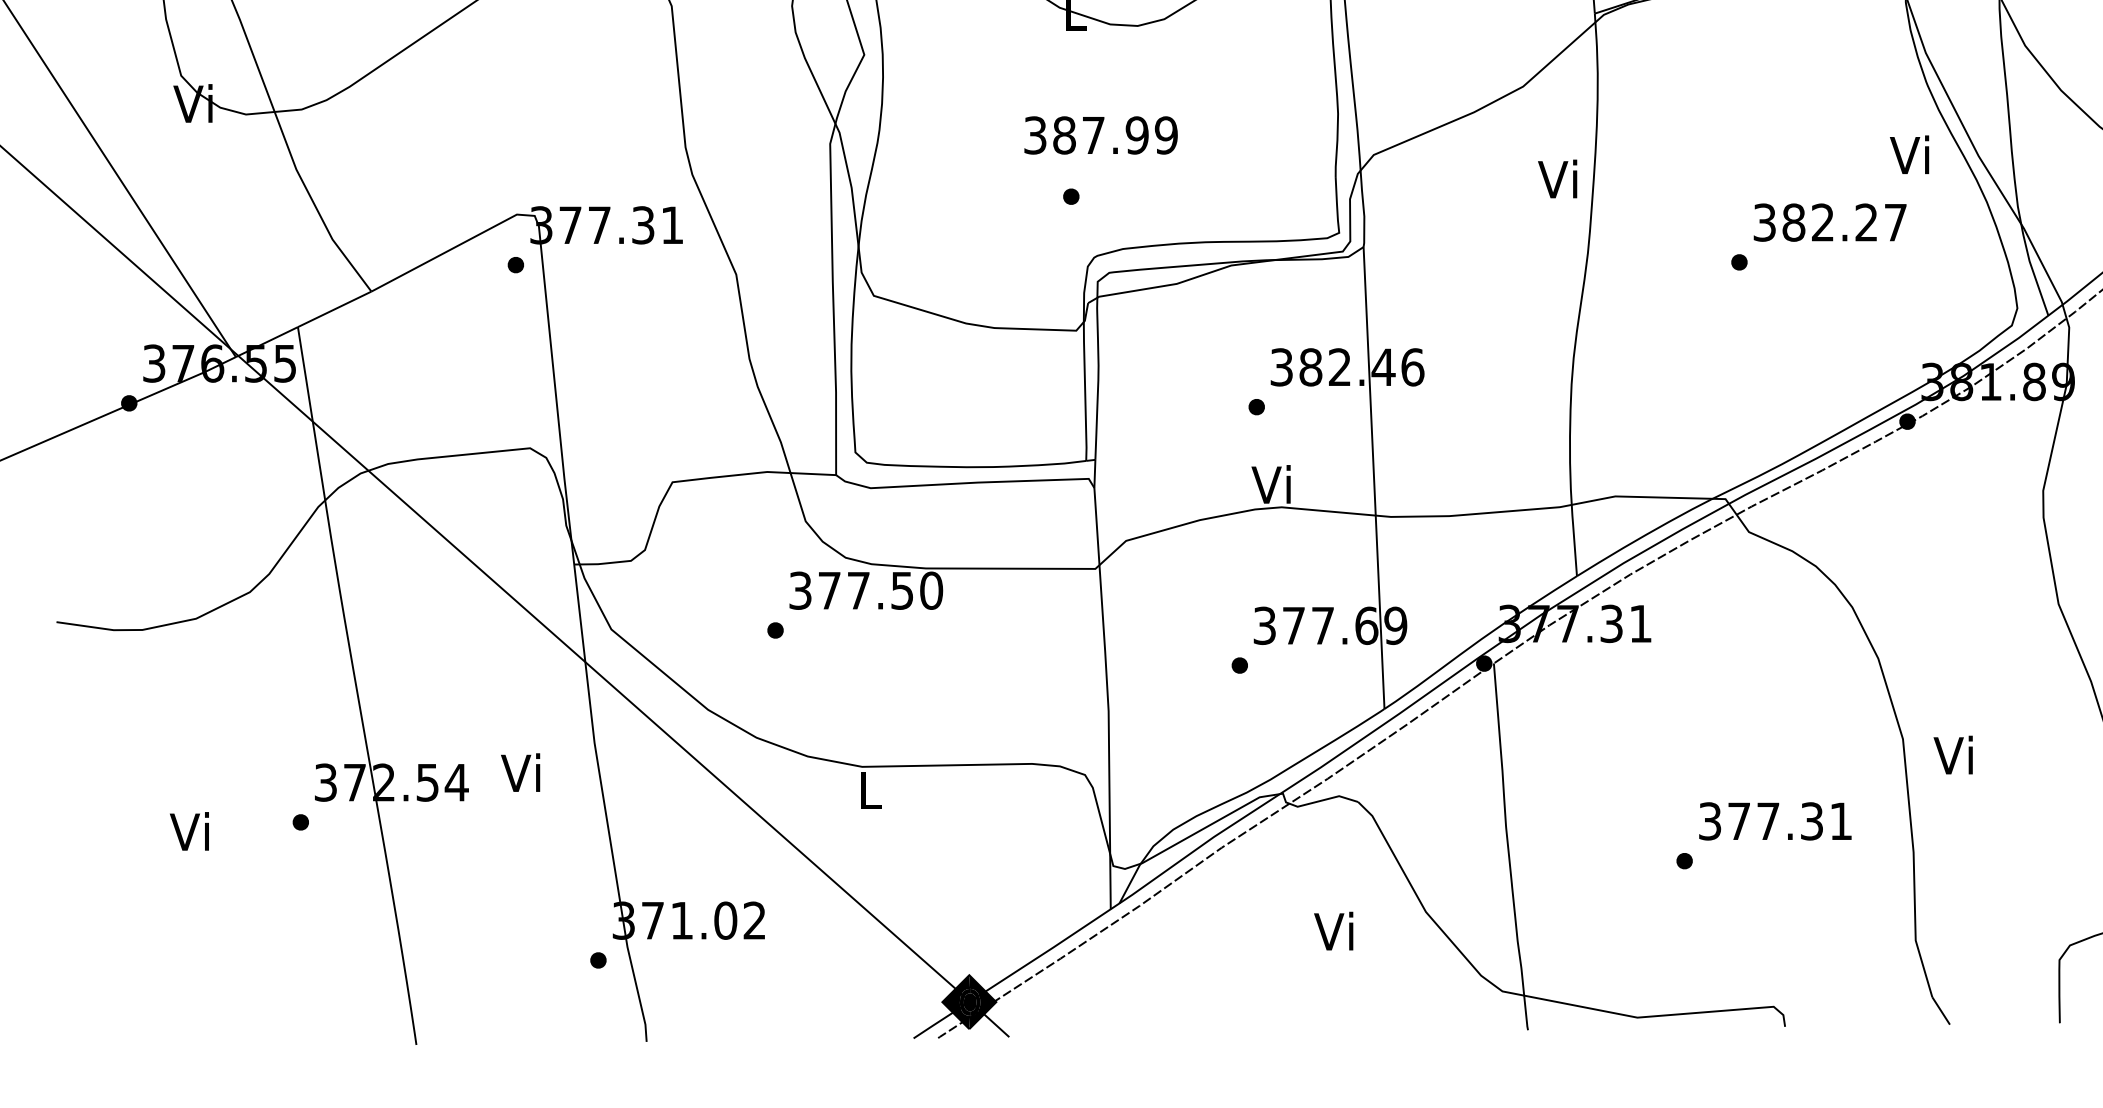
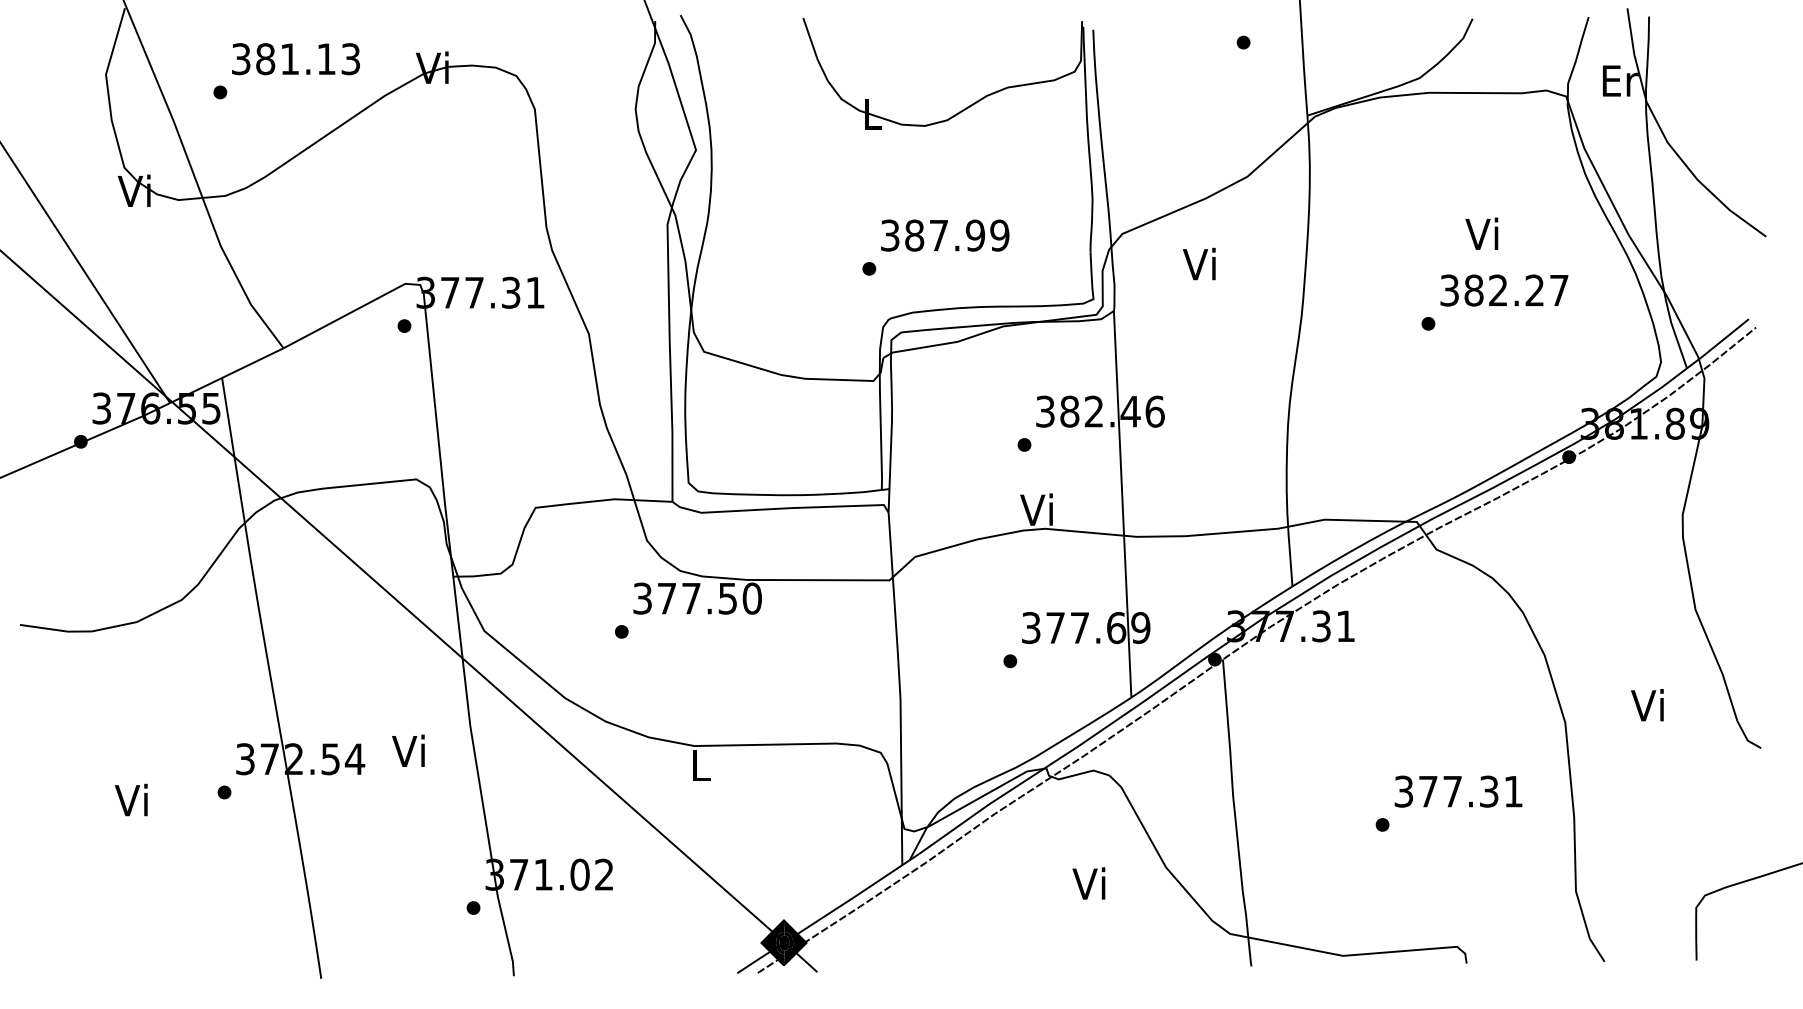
text: (1101, 135) -> (945, 235), moved
text: (1909, 154) -> (1481, 233), moved
text: (1557, 178) -> (1199, 263), moved
text: (1953, 755) -> (1647, 705), moved

